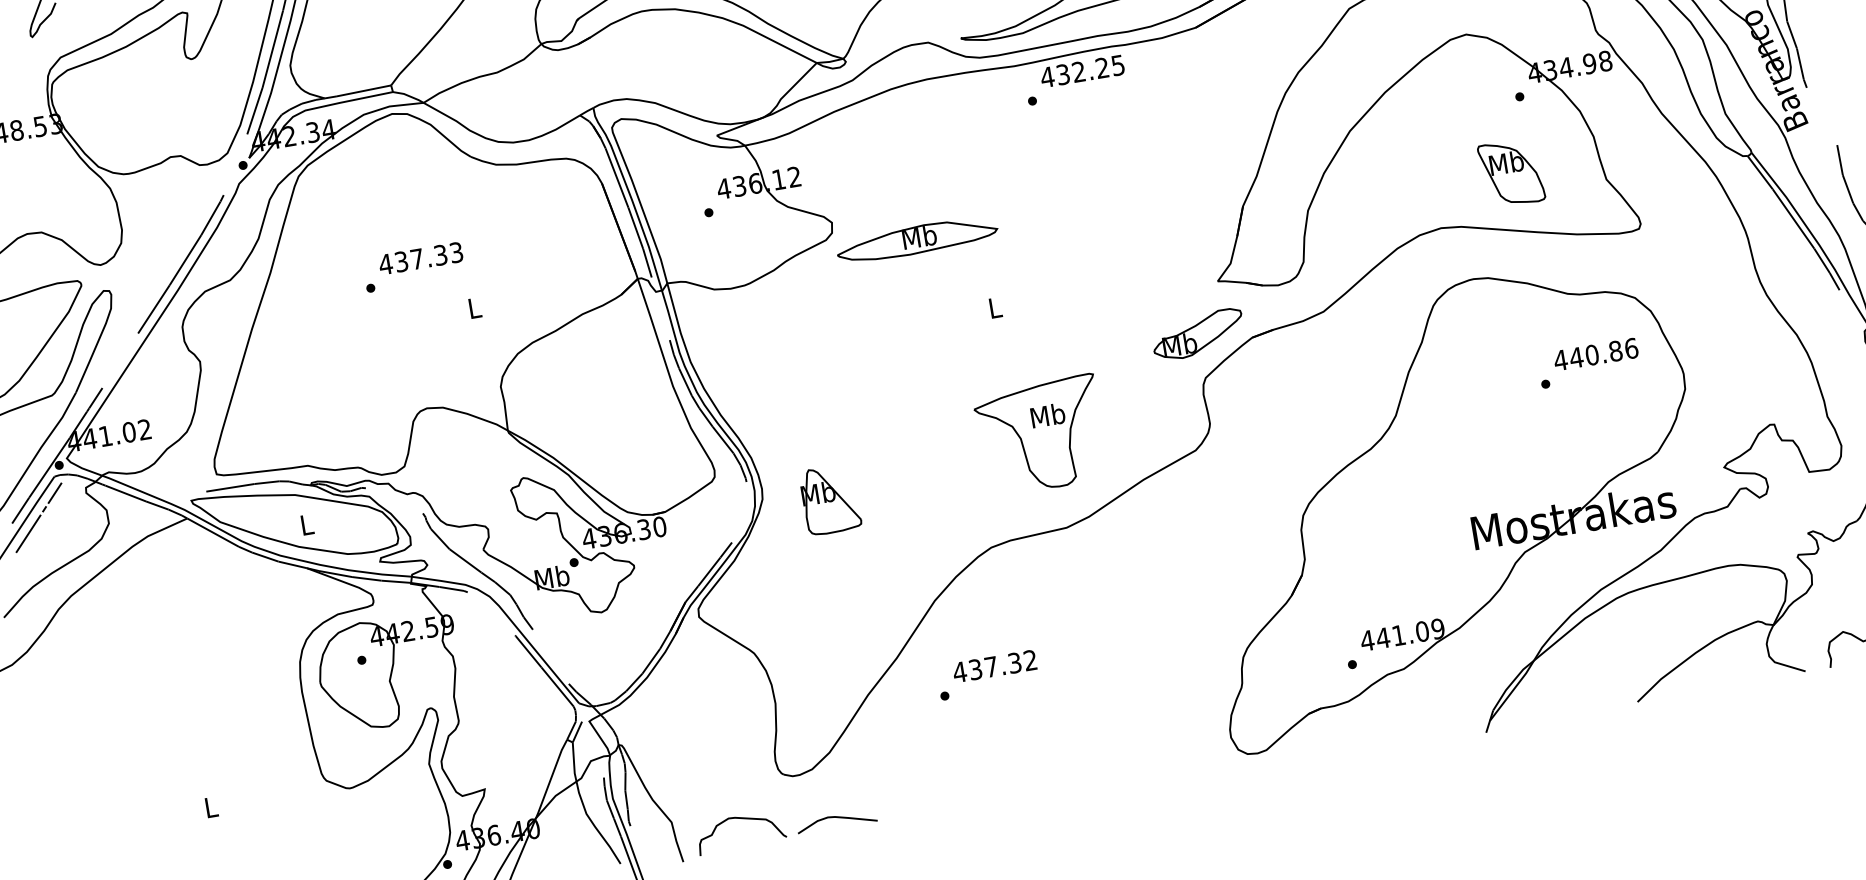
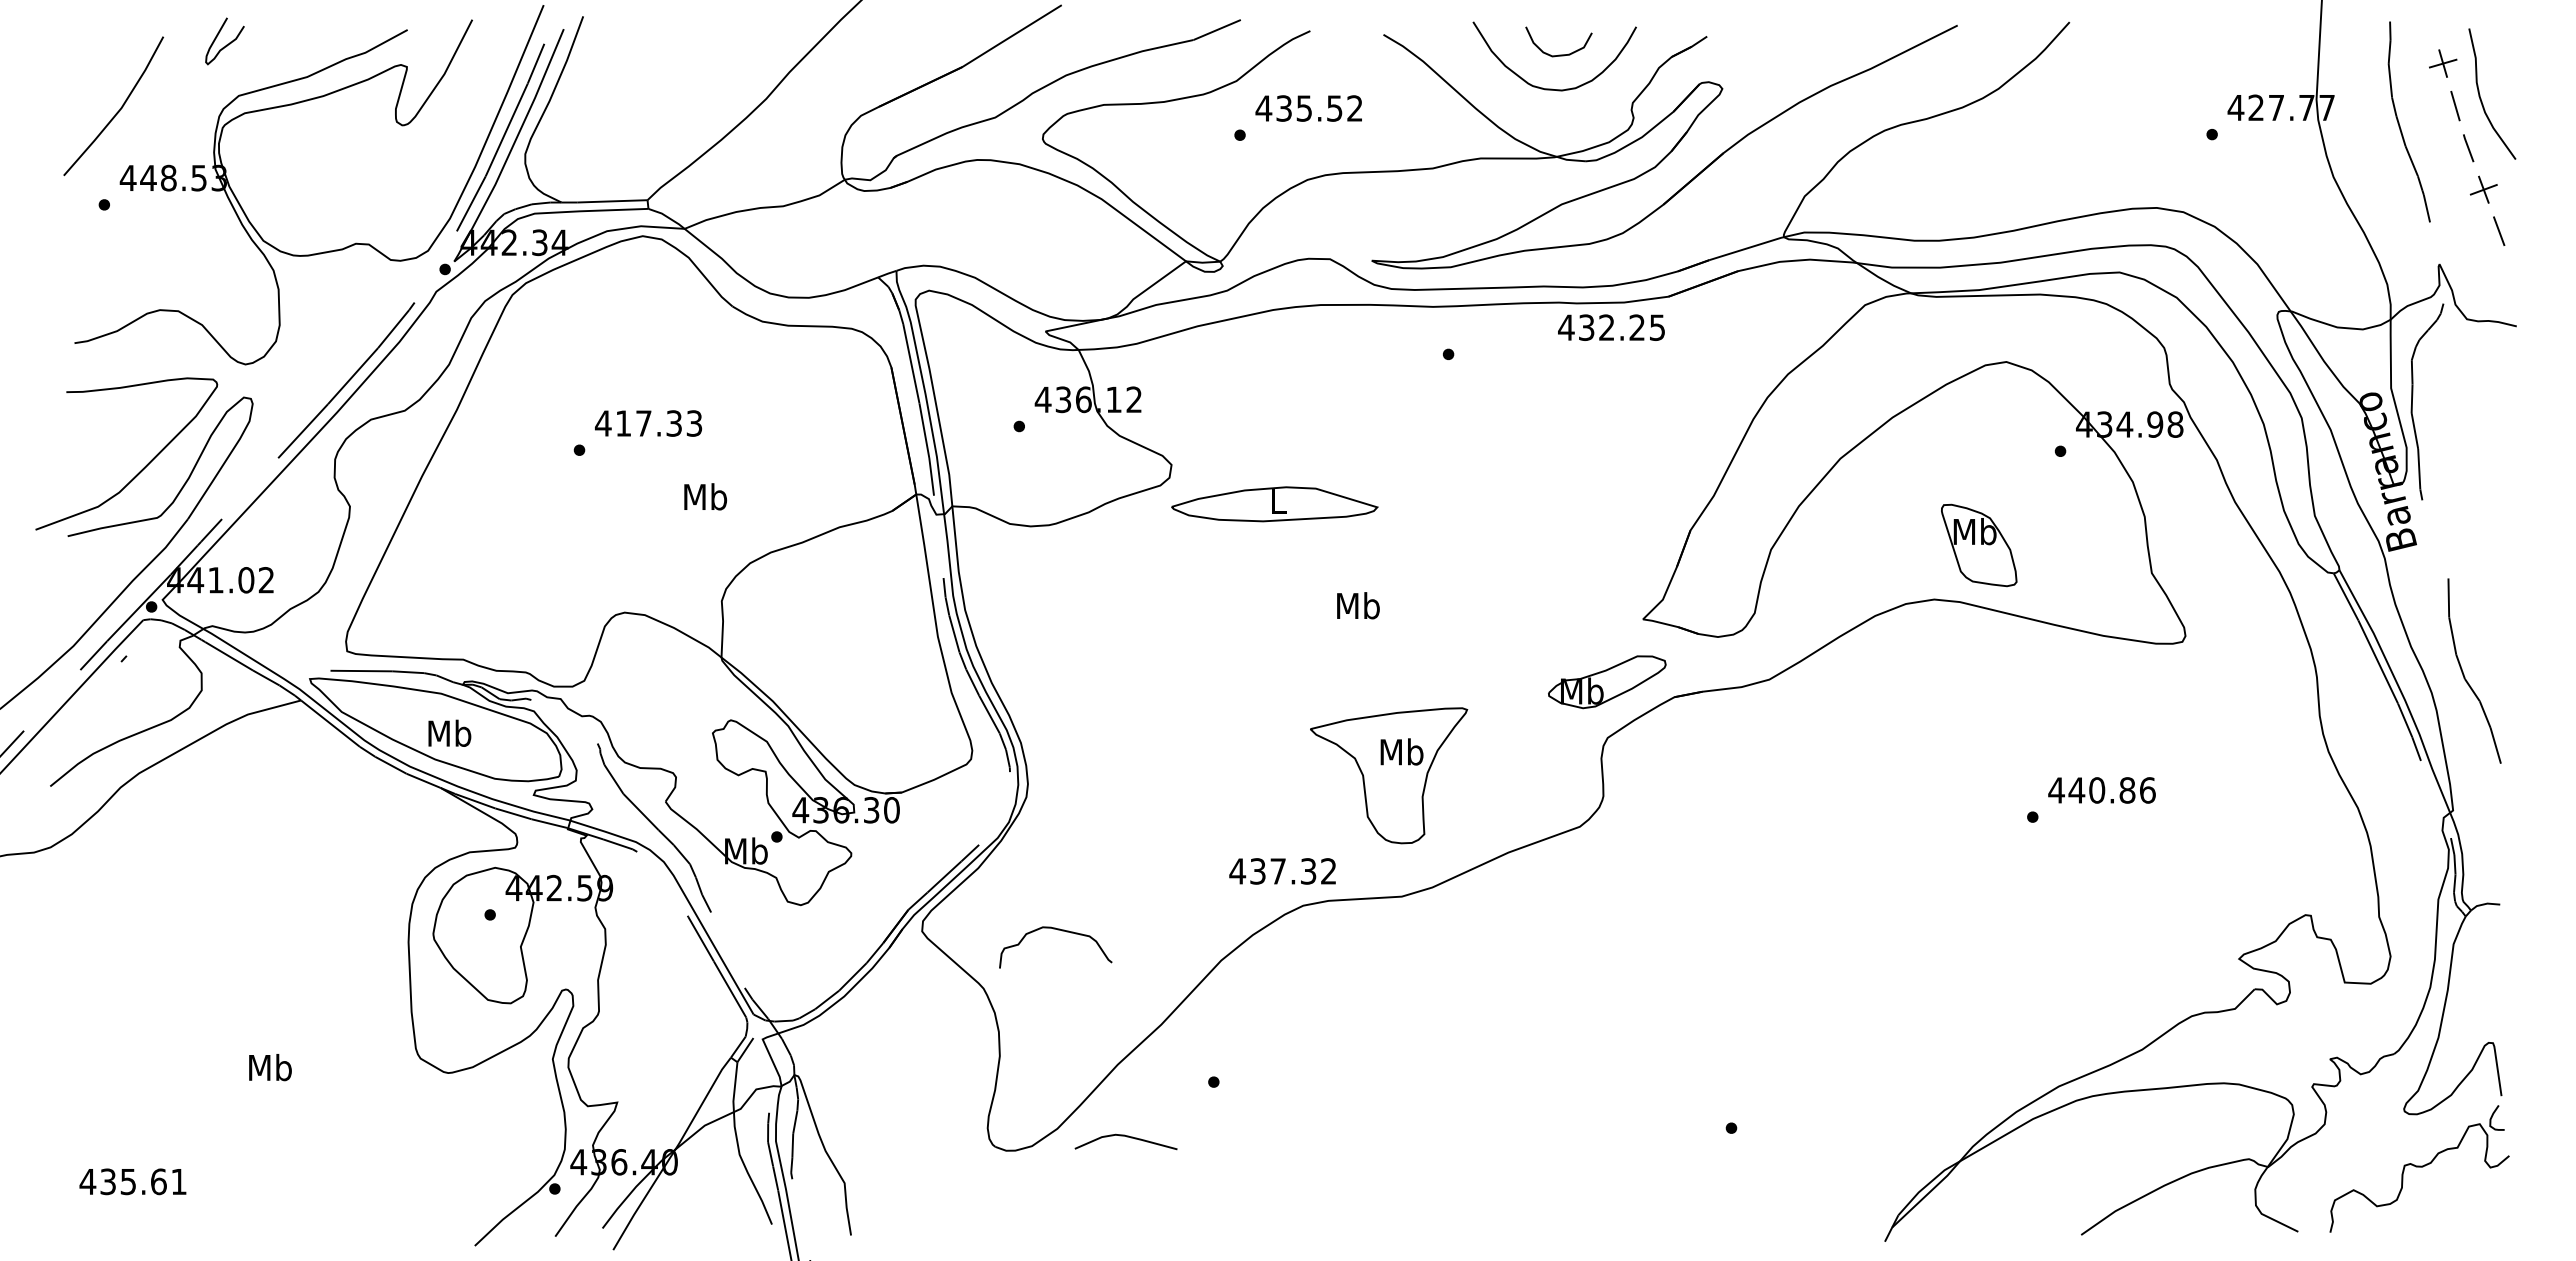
text: (1082, 71) -> (1611, 327), moved
part: (1511, 173) -> (1979, 545), moved
text: (919, 237) -> (1278, 501), Mb -> L
text: (401, 261) -> (623, 423), 437.33 -> 417.33
text: (474, 307) -> (705, 496), L -> Mb
text: (995, 307) -> (1358, 605), L -> Mb
line: (54, 492) -> (140, 640), removed
part: (830, 499) -> (1111, 811), removed
part: (1448, 502) -> (1885, 944), removed
text: (306, 524) -> (449, 732), L -> Mb
line: (28, 533) -> (98, 686), removed
text: (994, 666) -> (1282, 871), moved
text: (211, 807) -> (270, 1067), L -> Mb
curve: (836, 818) -> (1126, 1137), moved
curve: (740, 819) -> (1057, 930), moved

